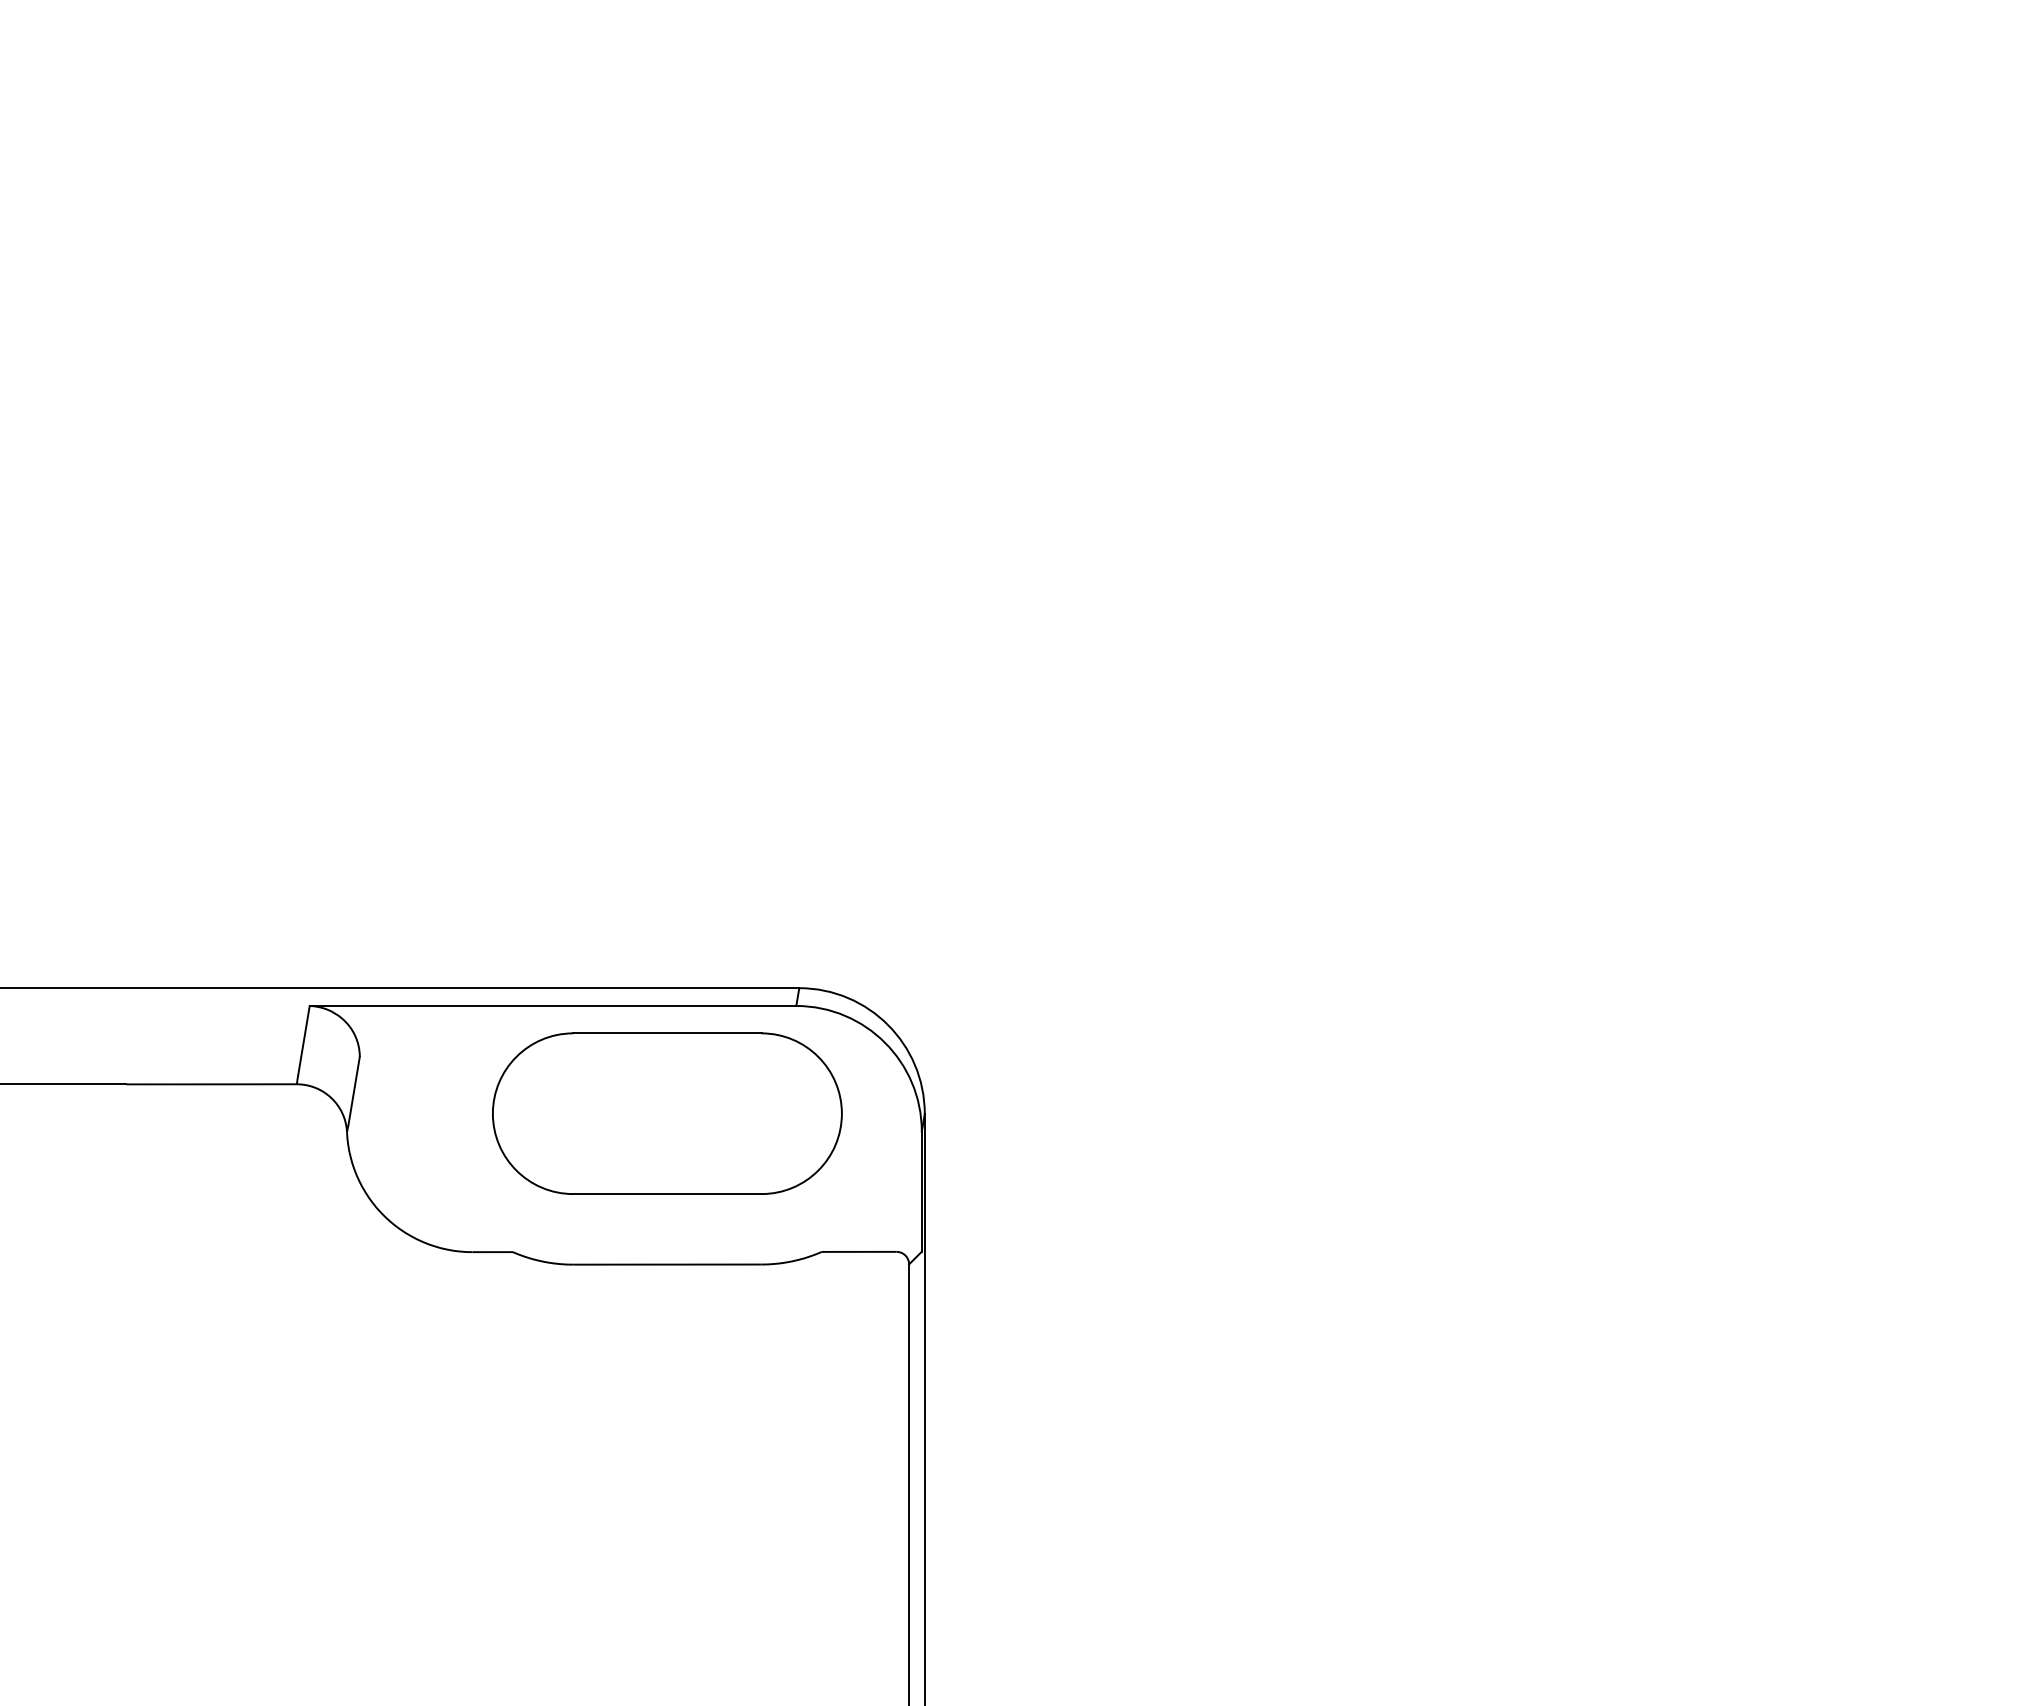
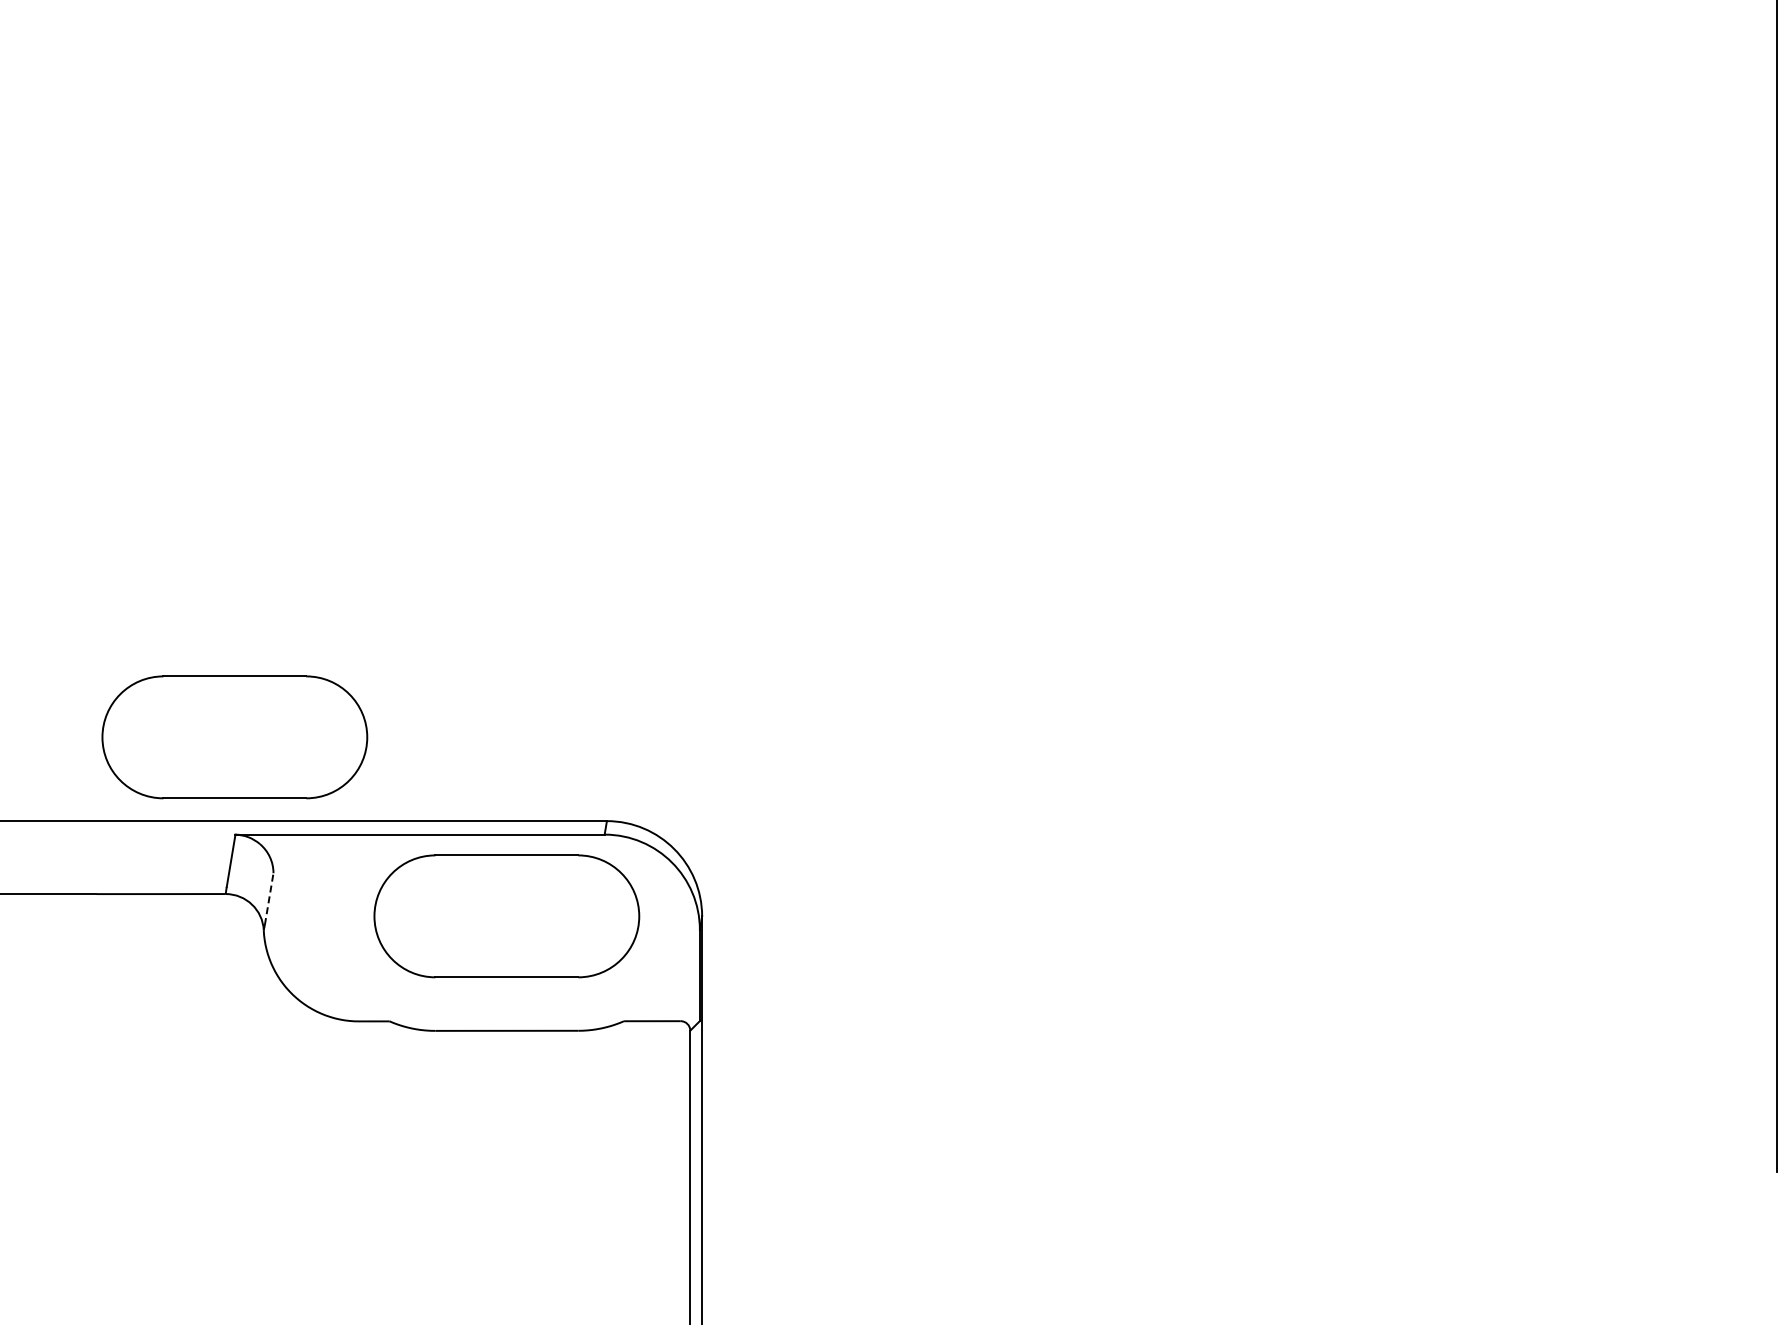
part: (308, 877) -> (234, 737), added
line: (354, 1090) -> (269, 898), solid -> dashed

